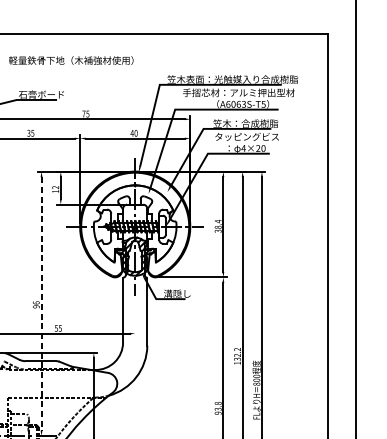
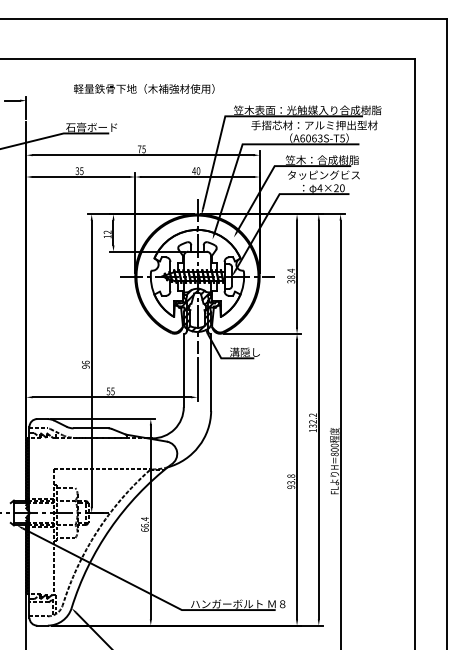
text: (71, 60) -> (144, 88), moved
line: (41, 304) -> (91, 364), dashed -> solid
line: (135, 317) -> (197, 379), added

